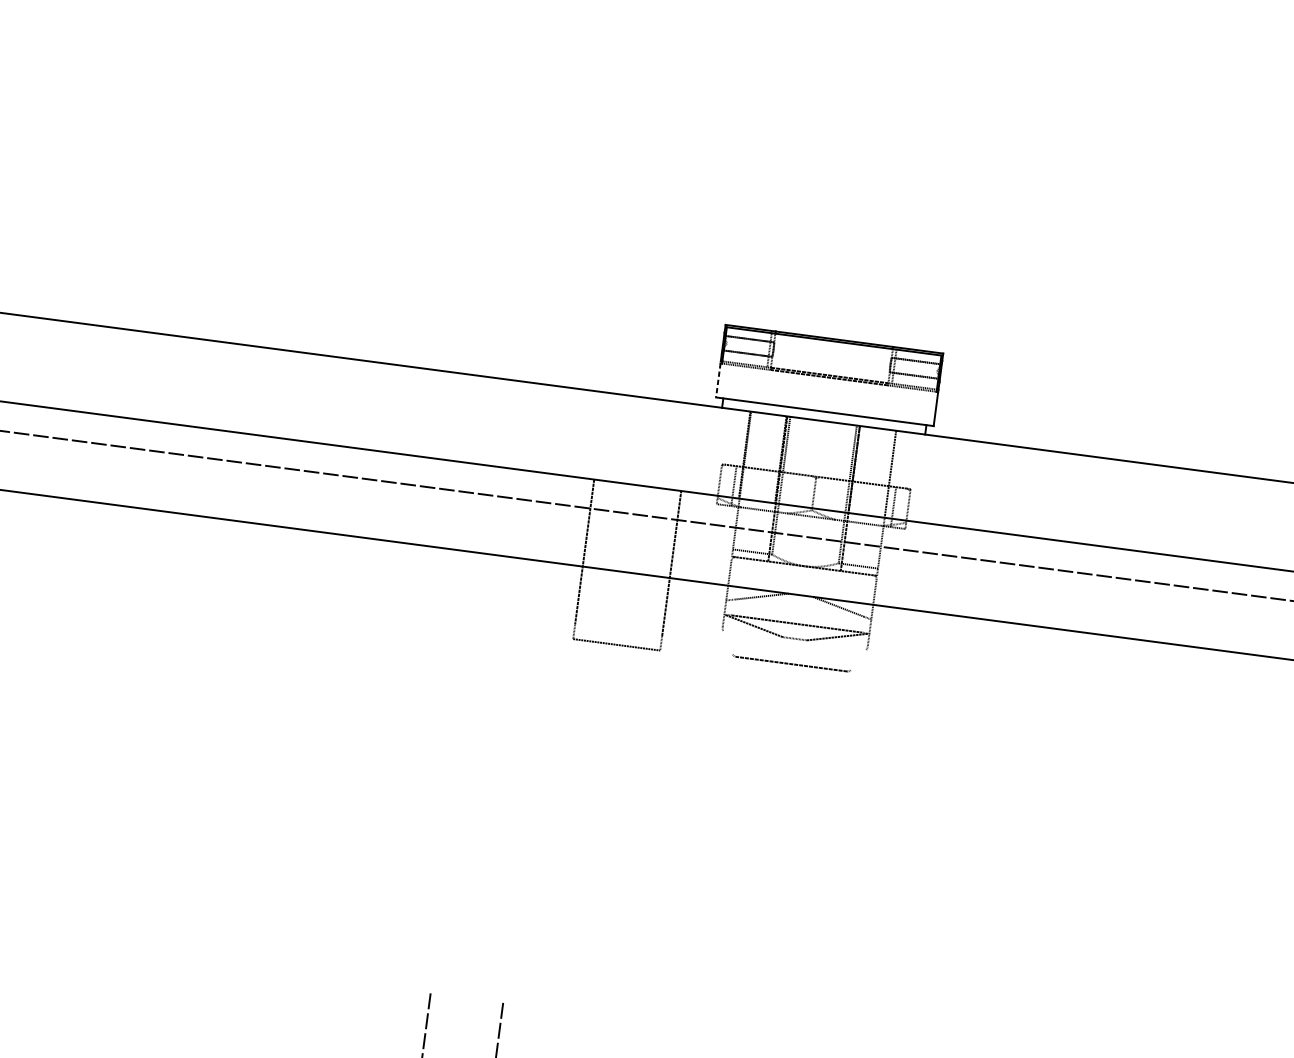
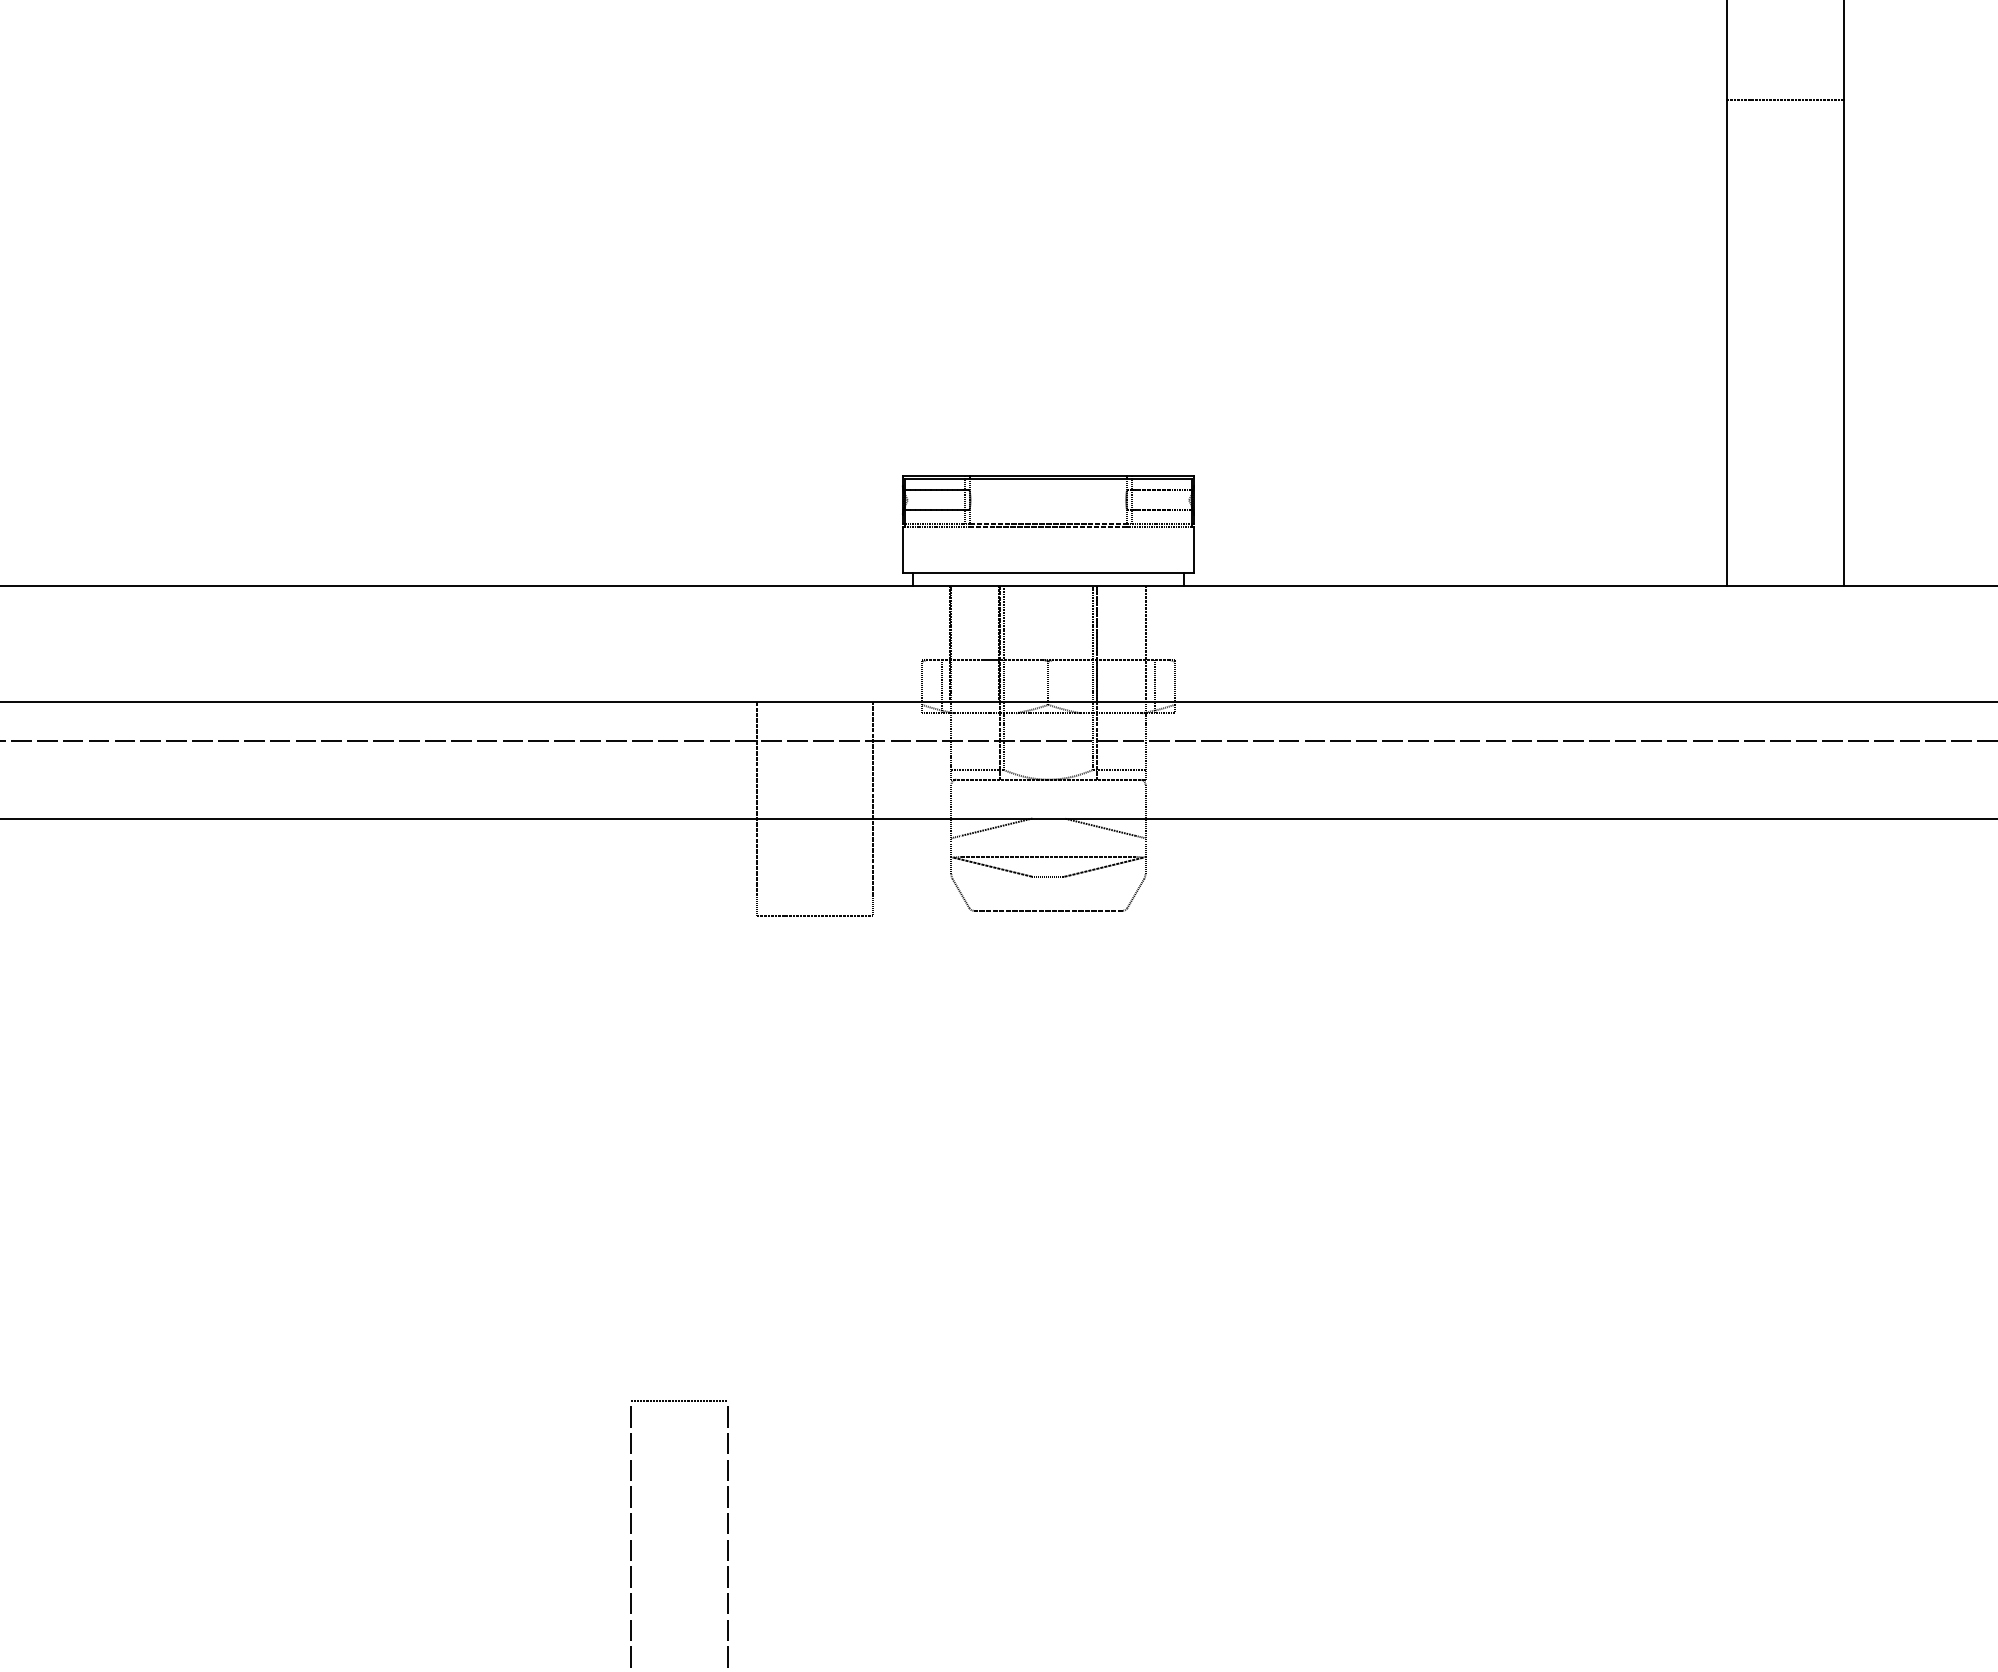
line: (718, 380) -> (902, 550), dashed -> solid
line: (727, 642) -> (960, 893), added
line: (858, 659) -> (1135, 893), added
line: (467, 993) -> (678, 1400), added

